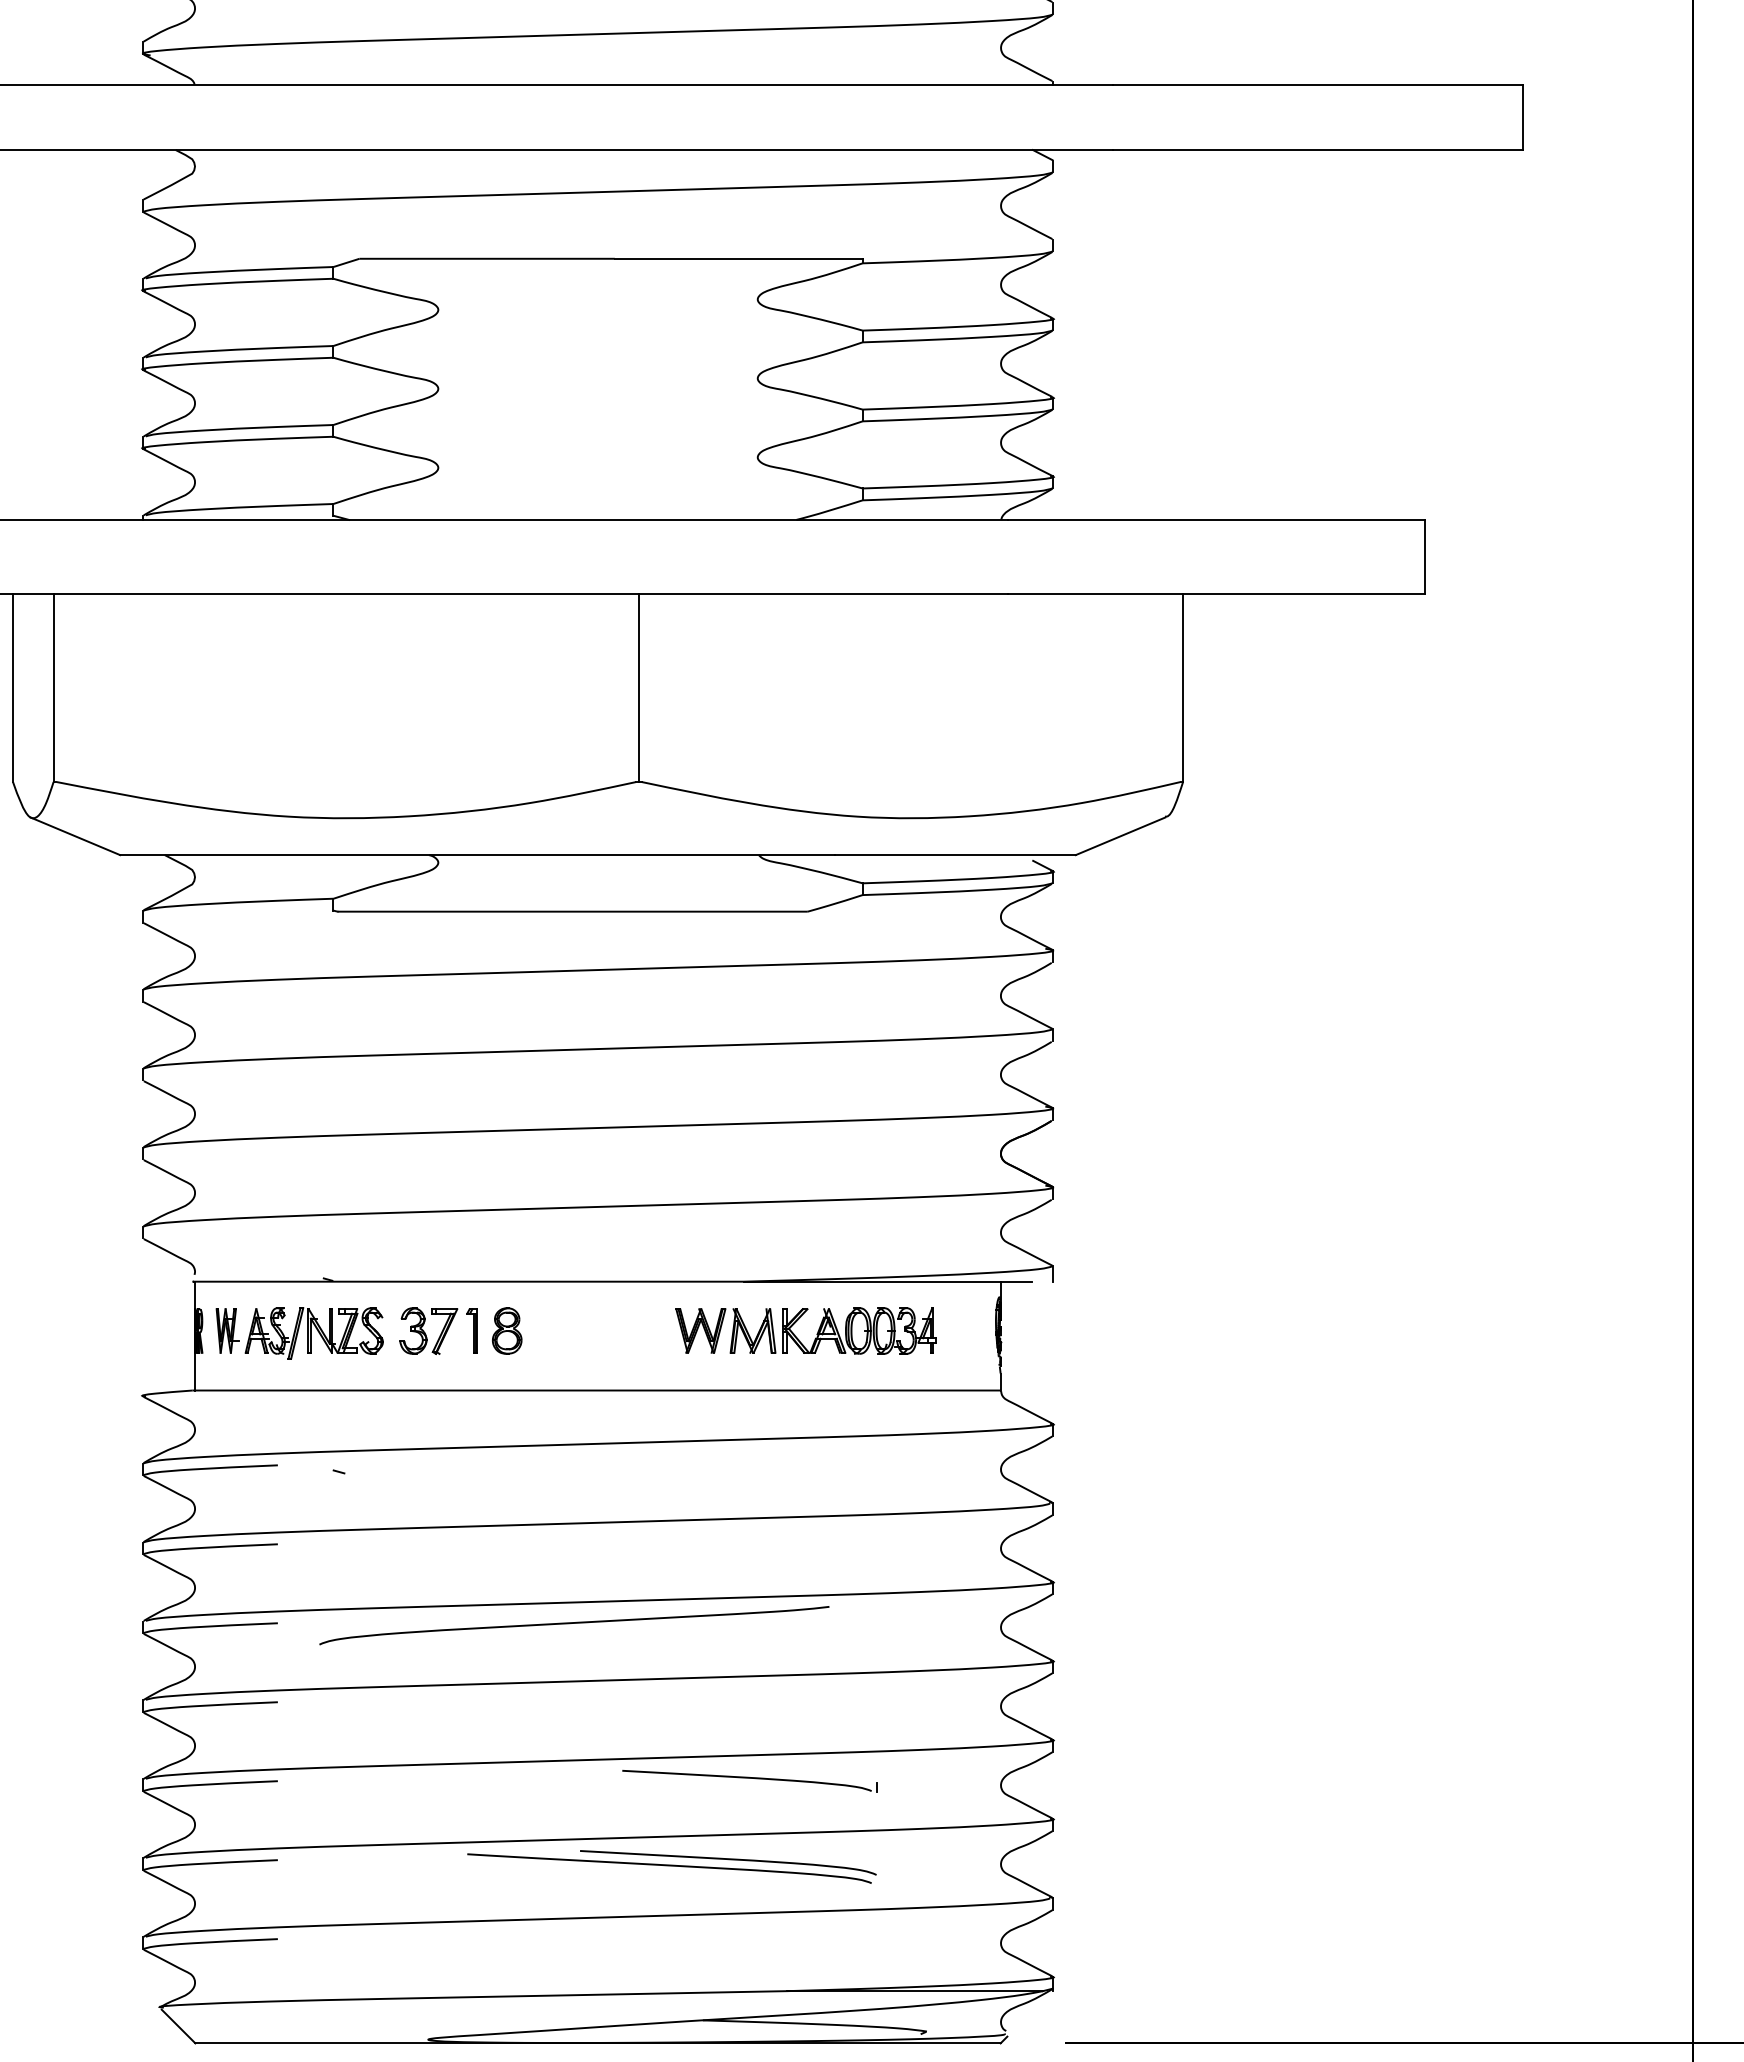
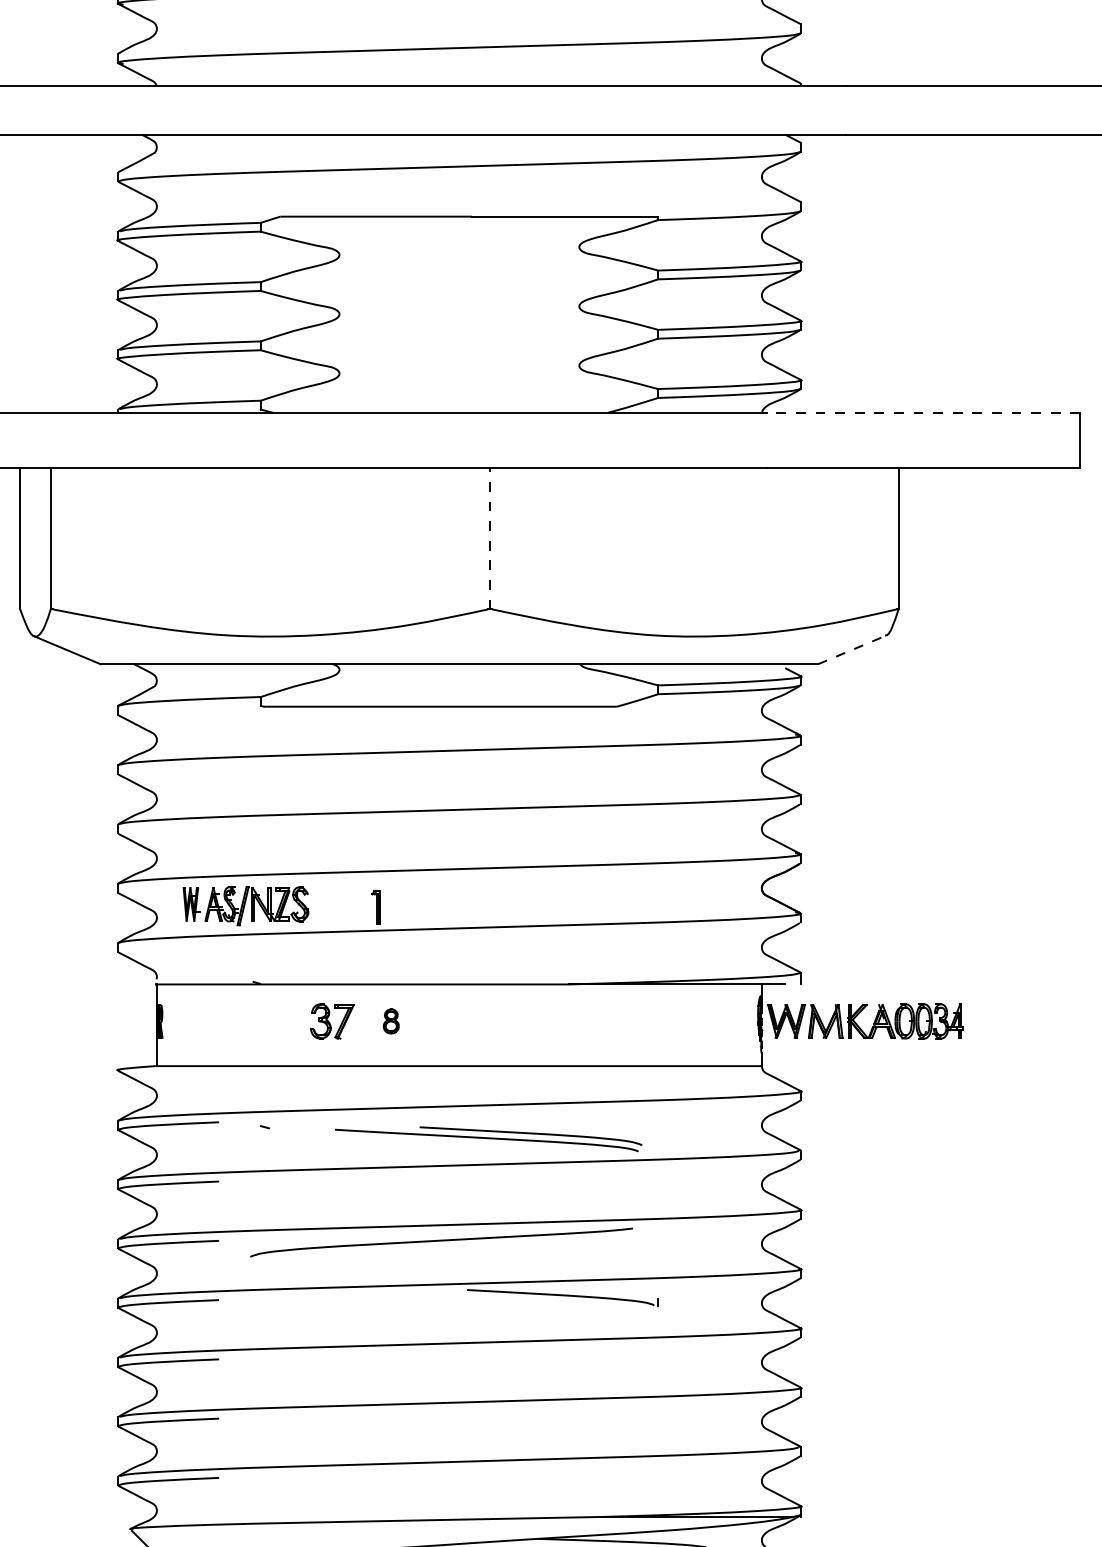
line: (1216, 519) -> (923, 412), solid -> dashed
line: (639, 687) -> (490, 538), solid -> dashed
line: (1120, 836) -> (851, 650), solid -> dashed
part: (471, 1330) -> (375, 906), moved
part: (507, 1330) -> (391, 1021), size x0.7
part: (299, 1333) -> (245, 906), moved
part: (797, 1337) -> (859, 1026), moved
part: (749, 1781) -> (562, 1298), moved
part: (671, 1866) -> (488, 1138), moved

